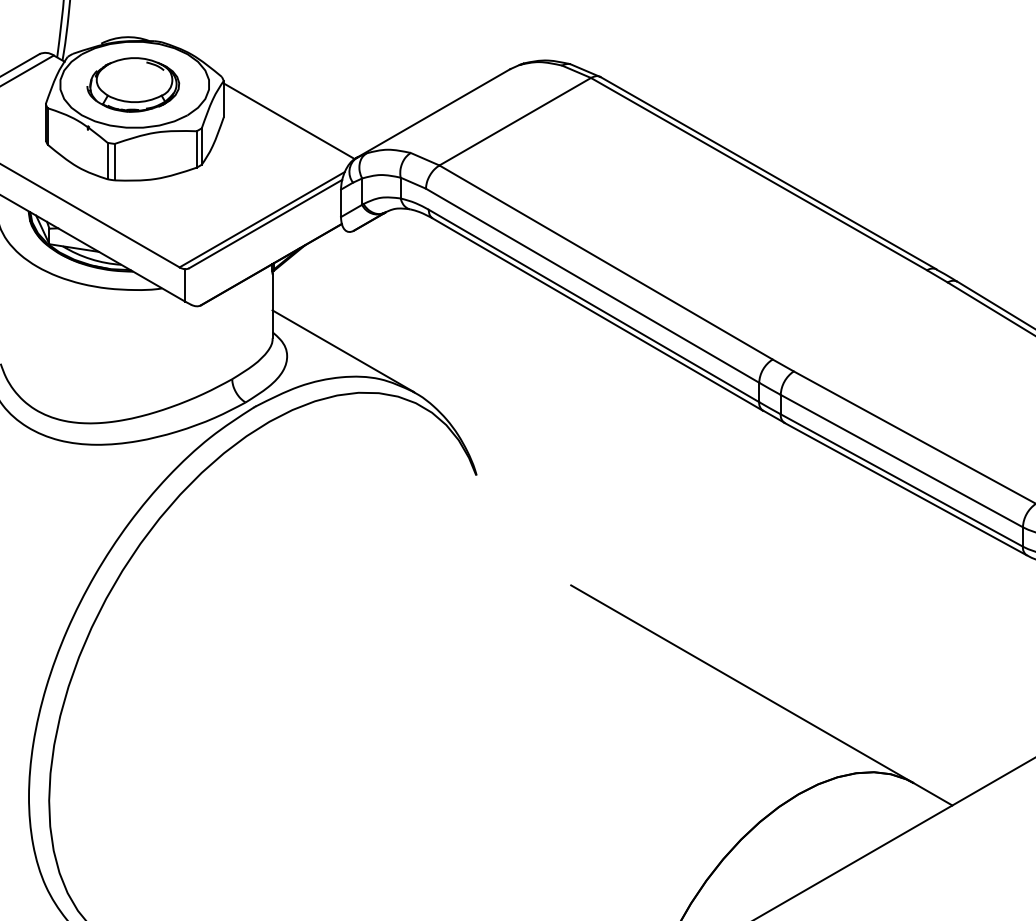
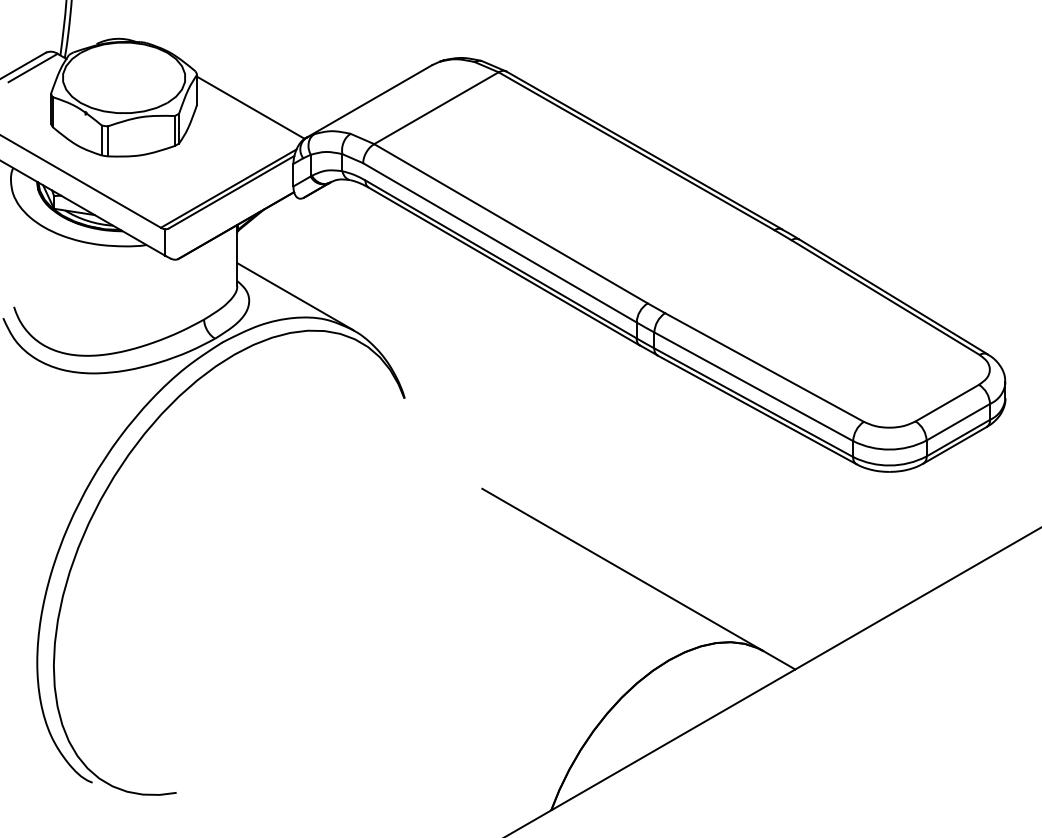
part: (132, 85) -> (122, 78), removed

